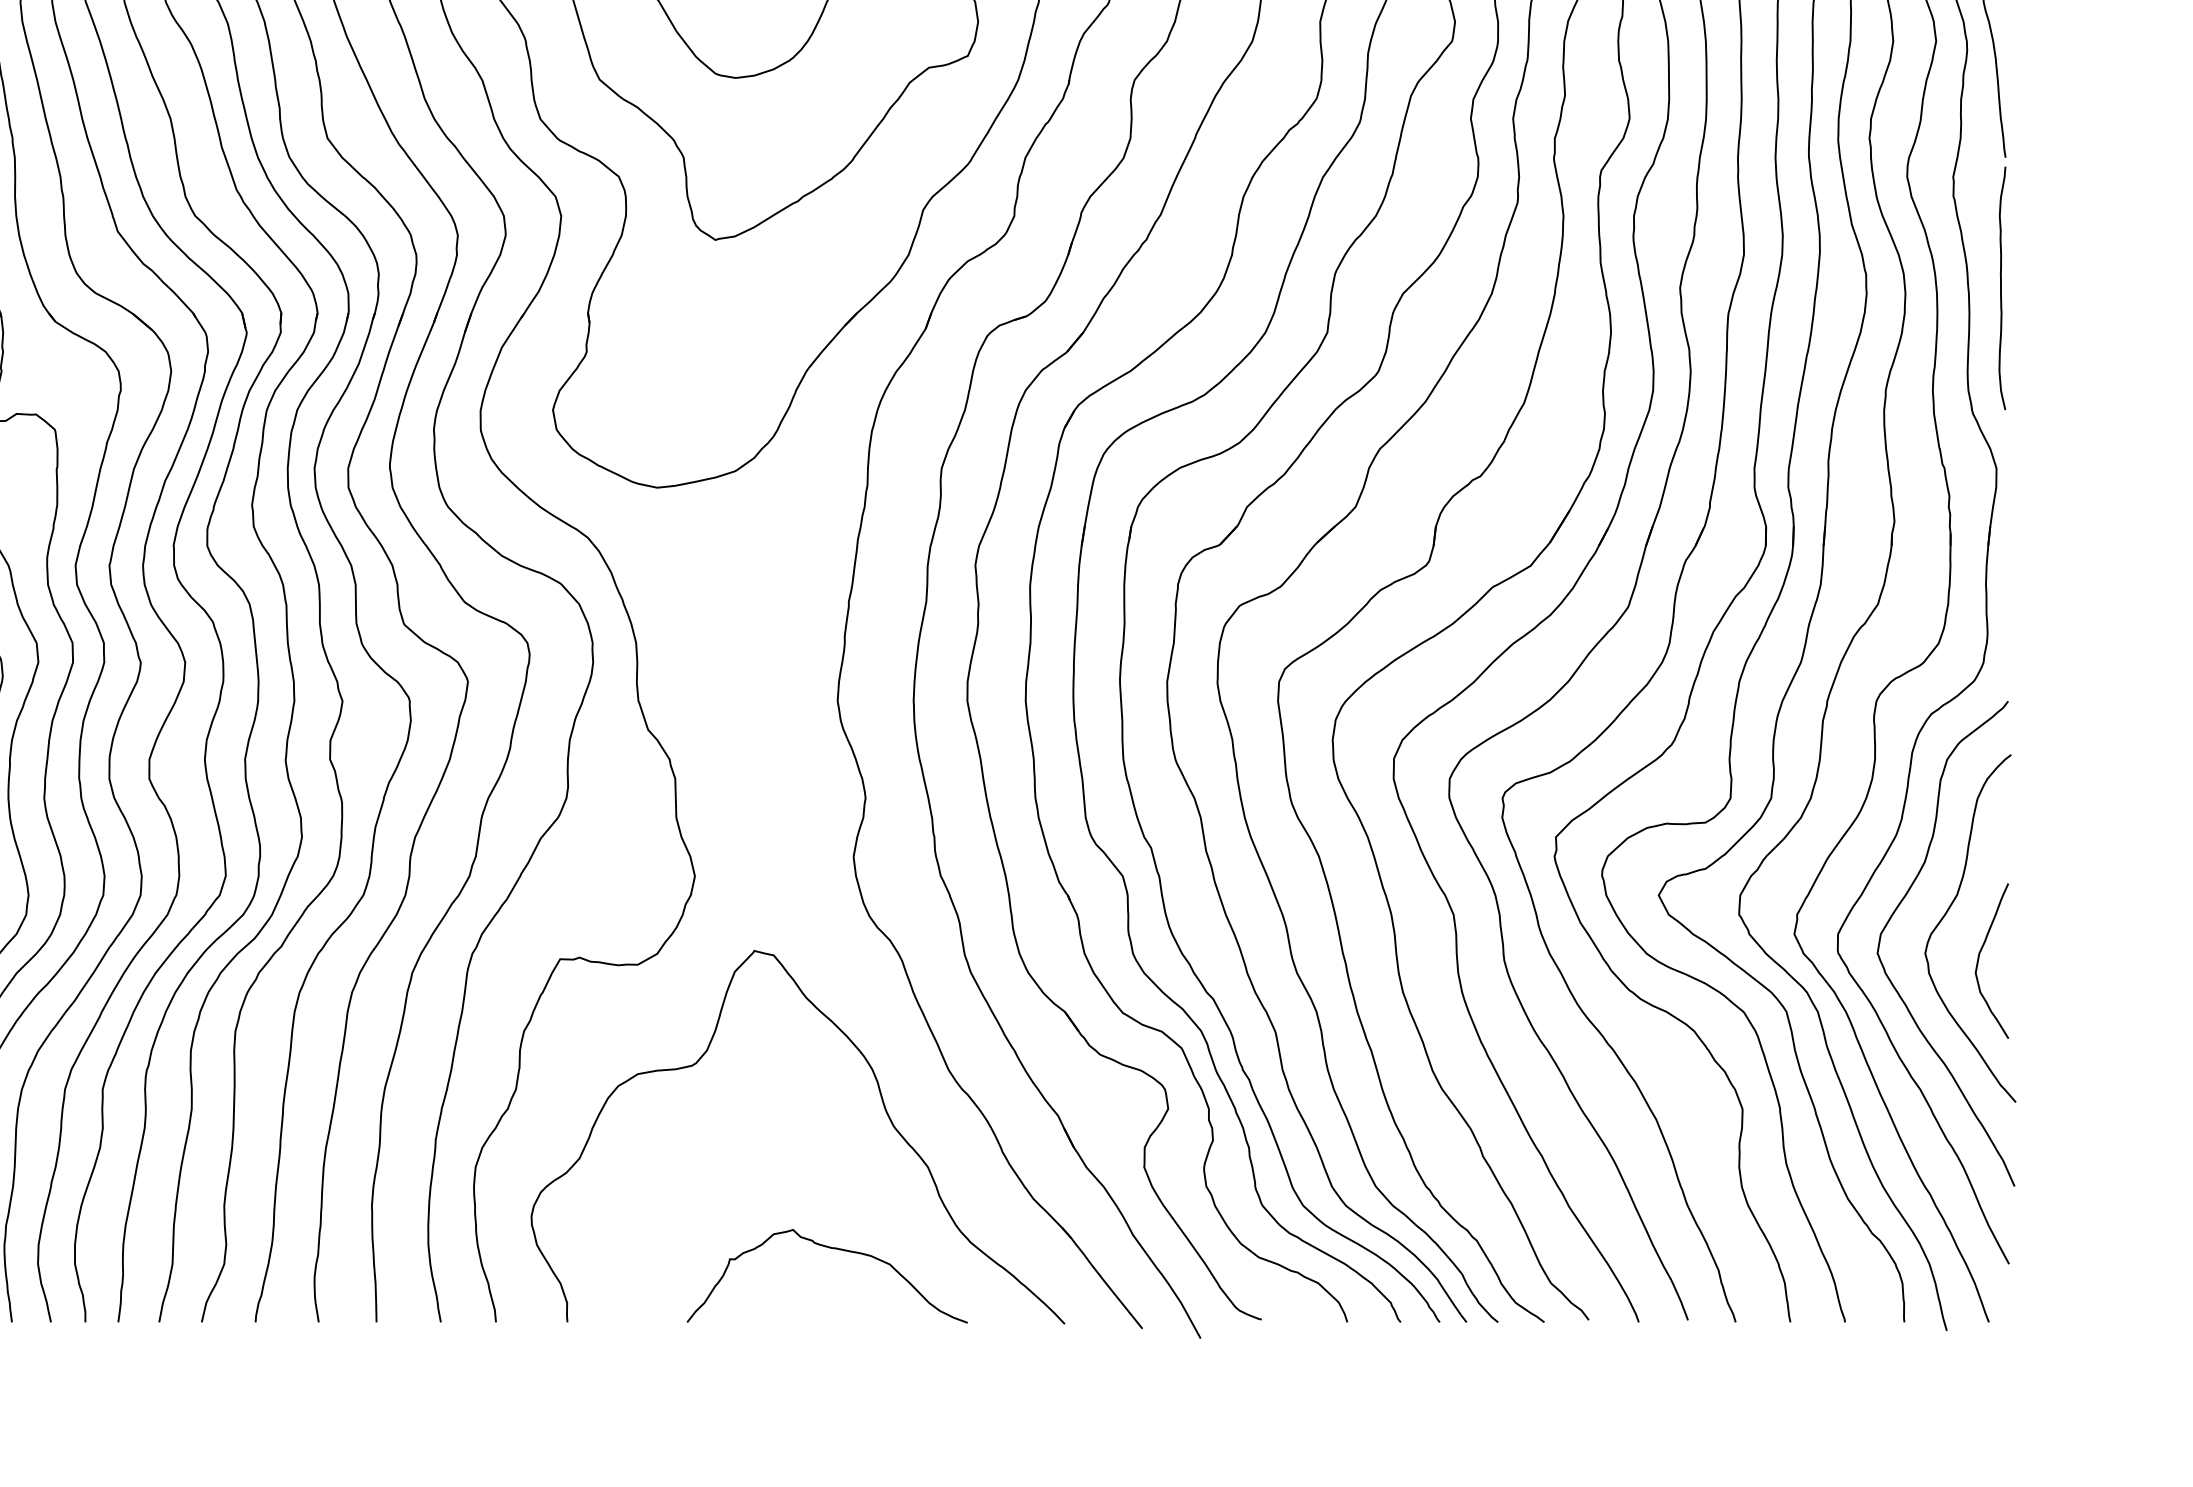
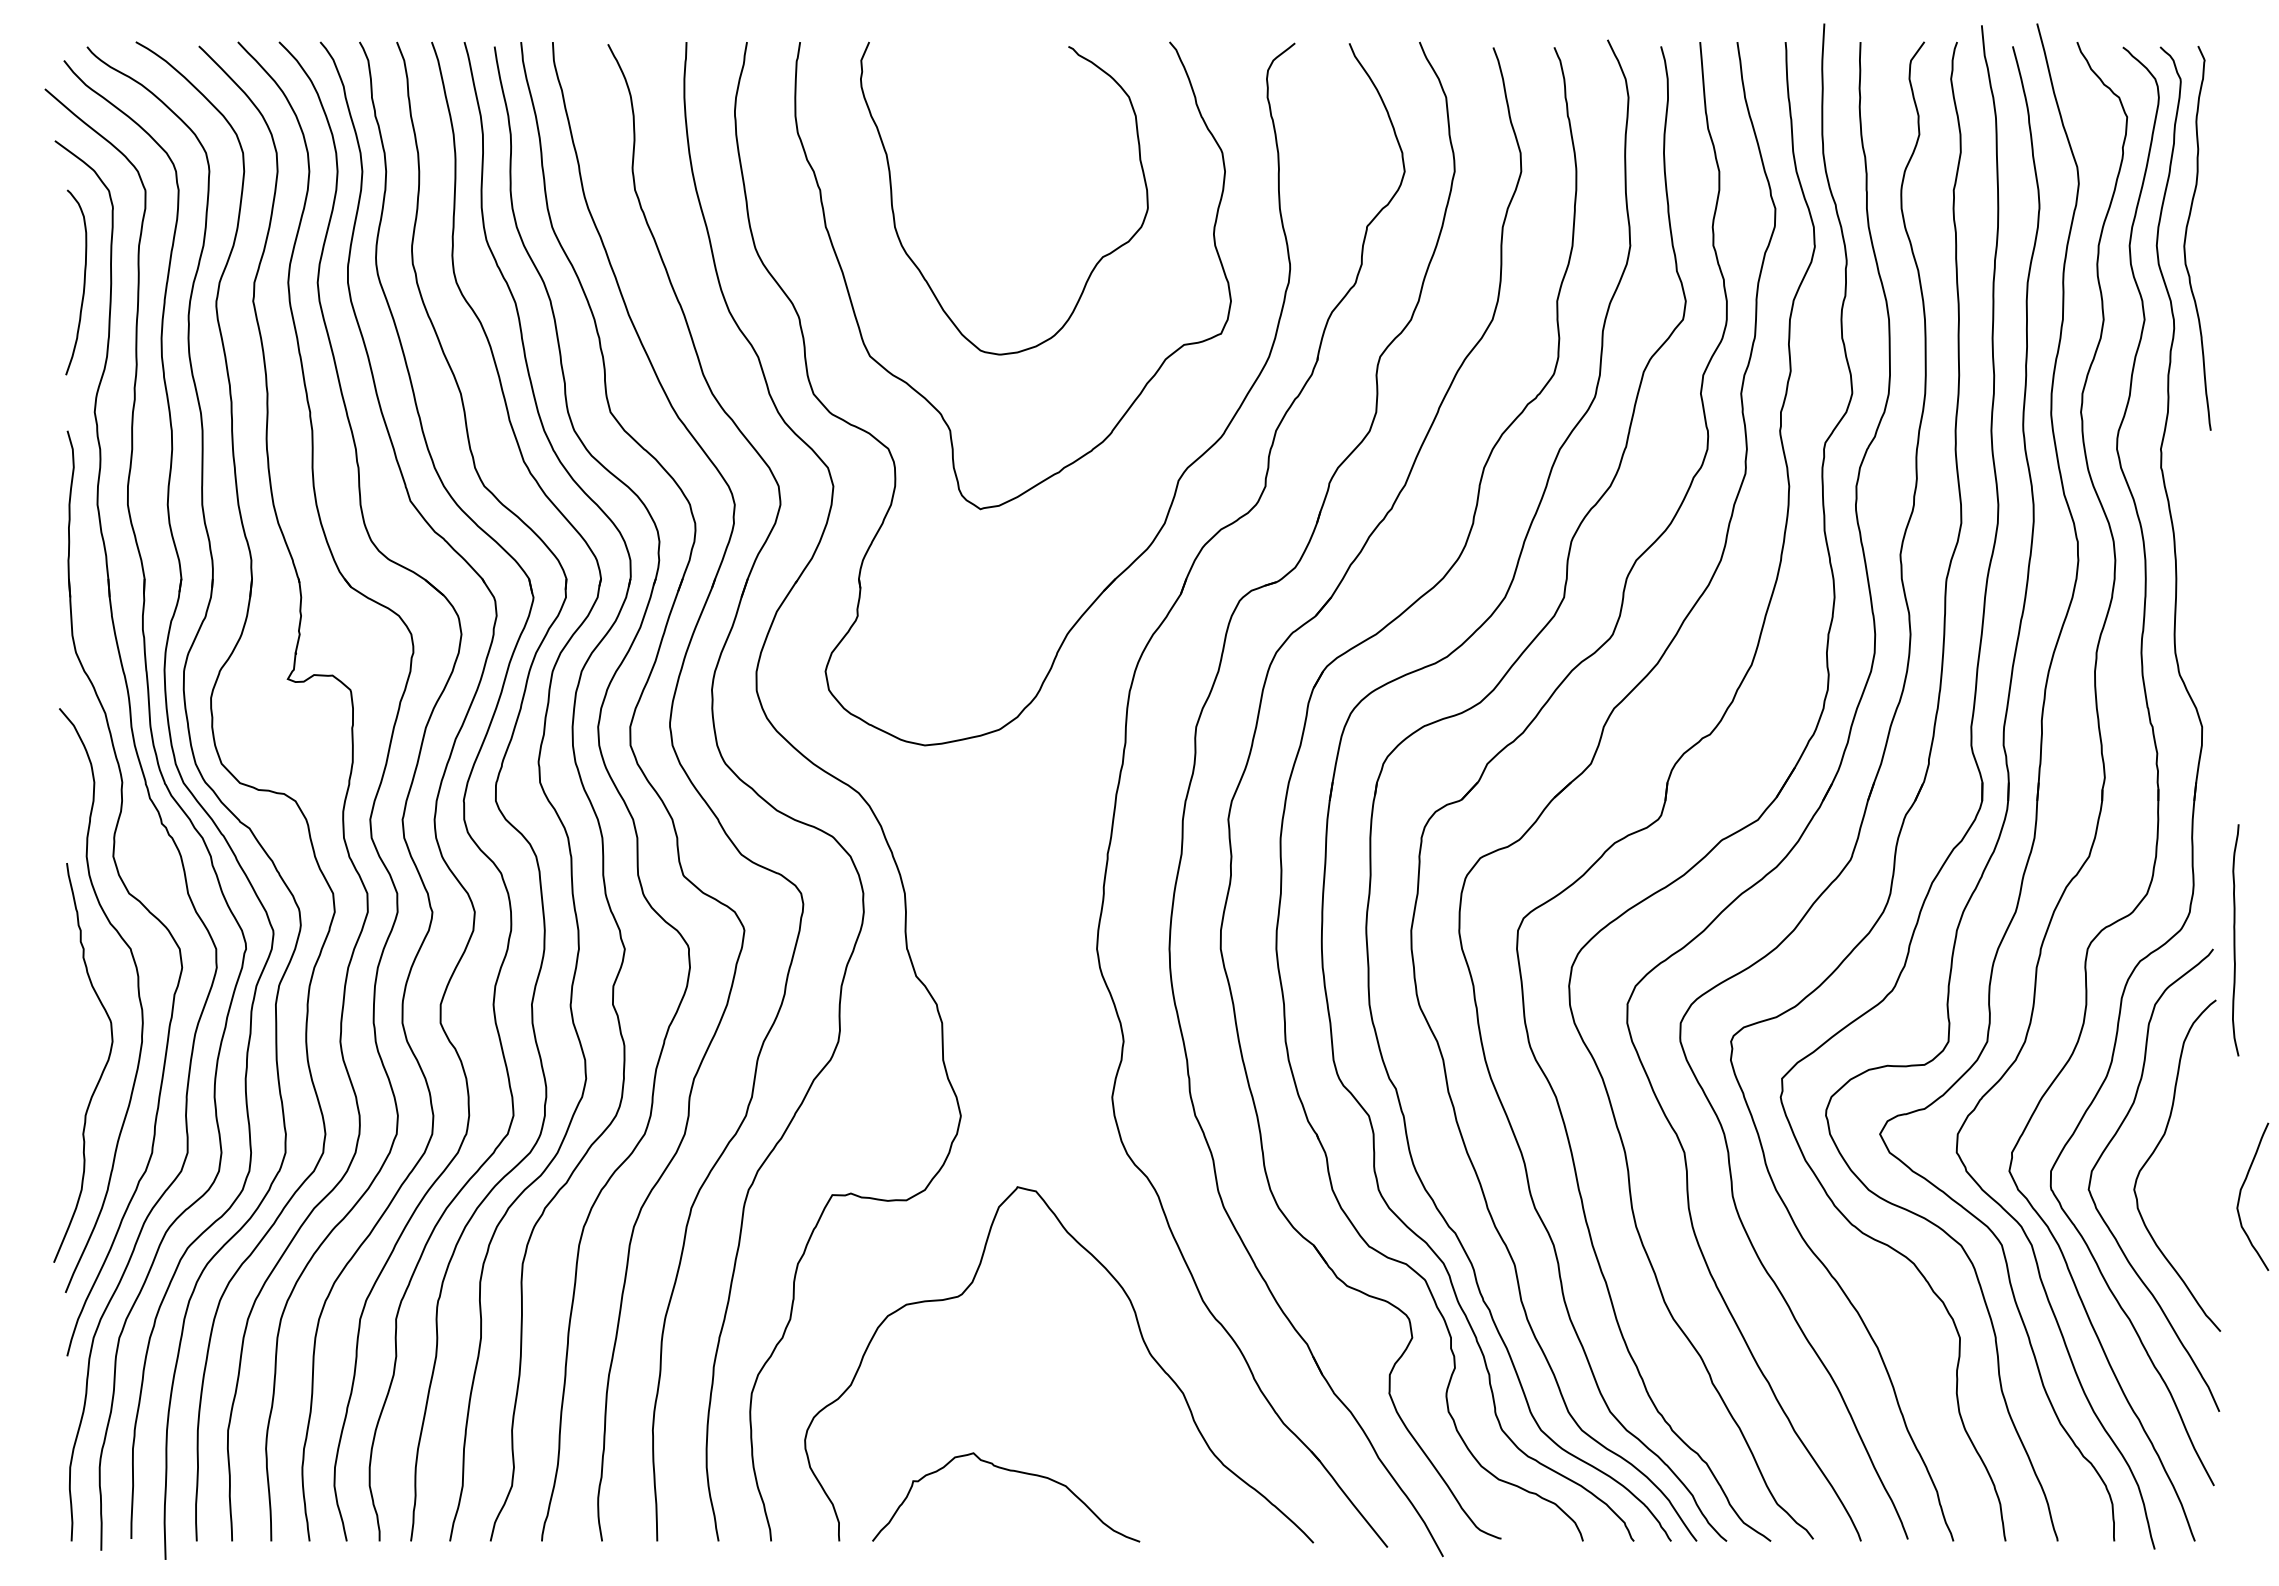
curve: (2002, 288) -> (2235, 940), moved
curve: (1980, 956) -> (2241, 1192), moved
curve: (830, 1249) -> (1009, 1471), moved

